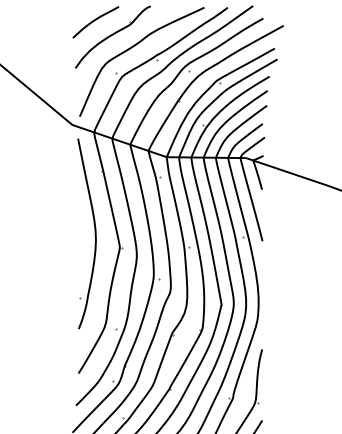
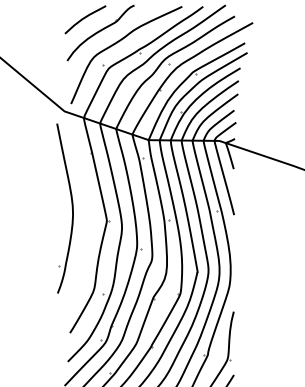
part: (94, 233) -> (71, 208), moved

